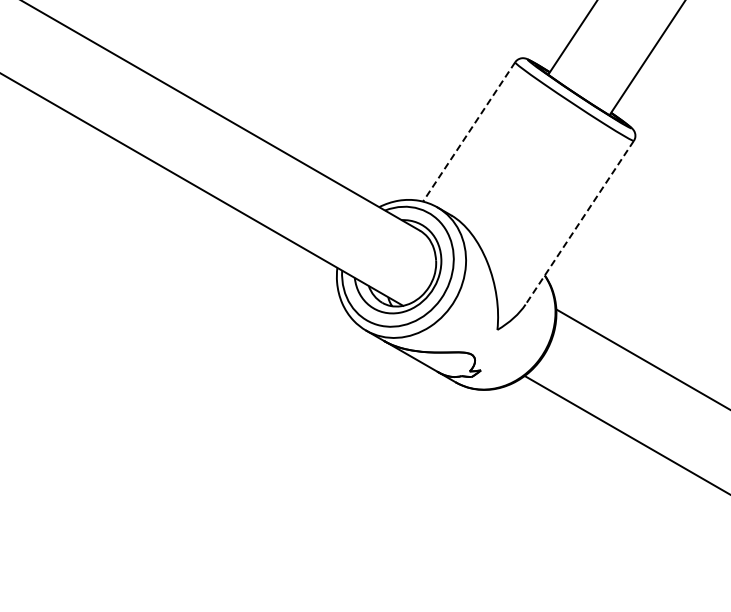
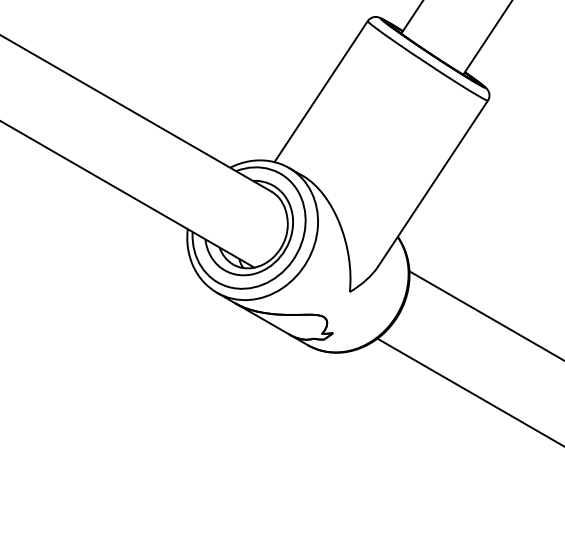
line: (468, 132) -> (320, 92), dashed -> solid
line: (579, 223) -> (432, 184), dashed -> solid

